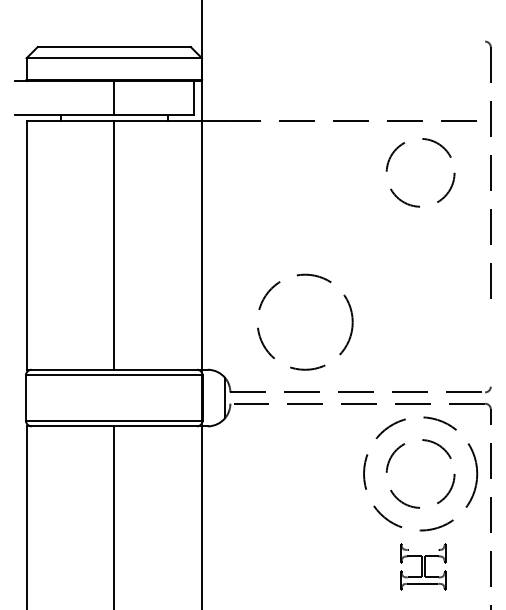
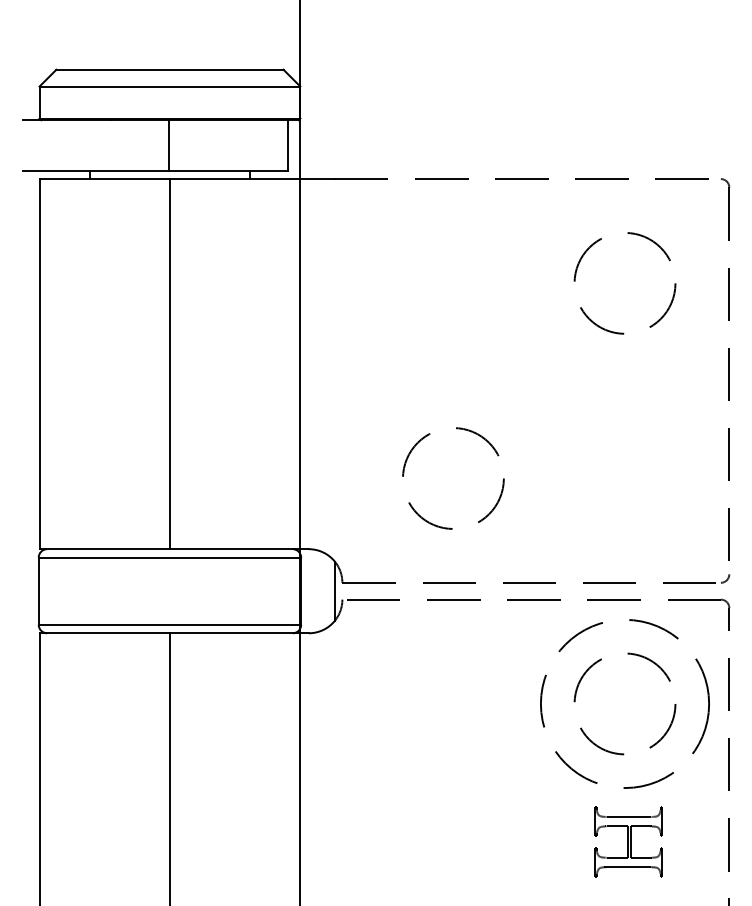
part: (488, 169) -> (725, 369), moved
circle: (420, 172) -> (624, 282), moved
circle: (304, 321) -> (452, 477), size x0.71
line: (422, 549) -> (627, 816), added

